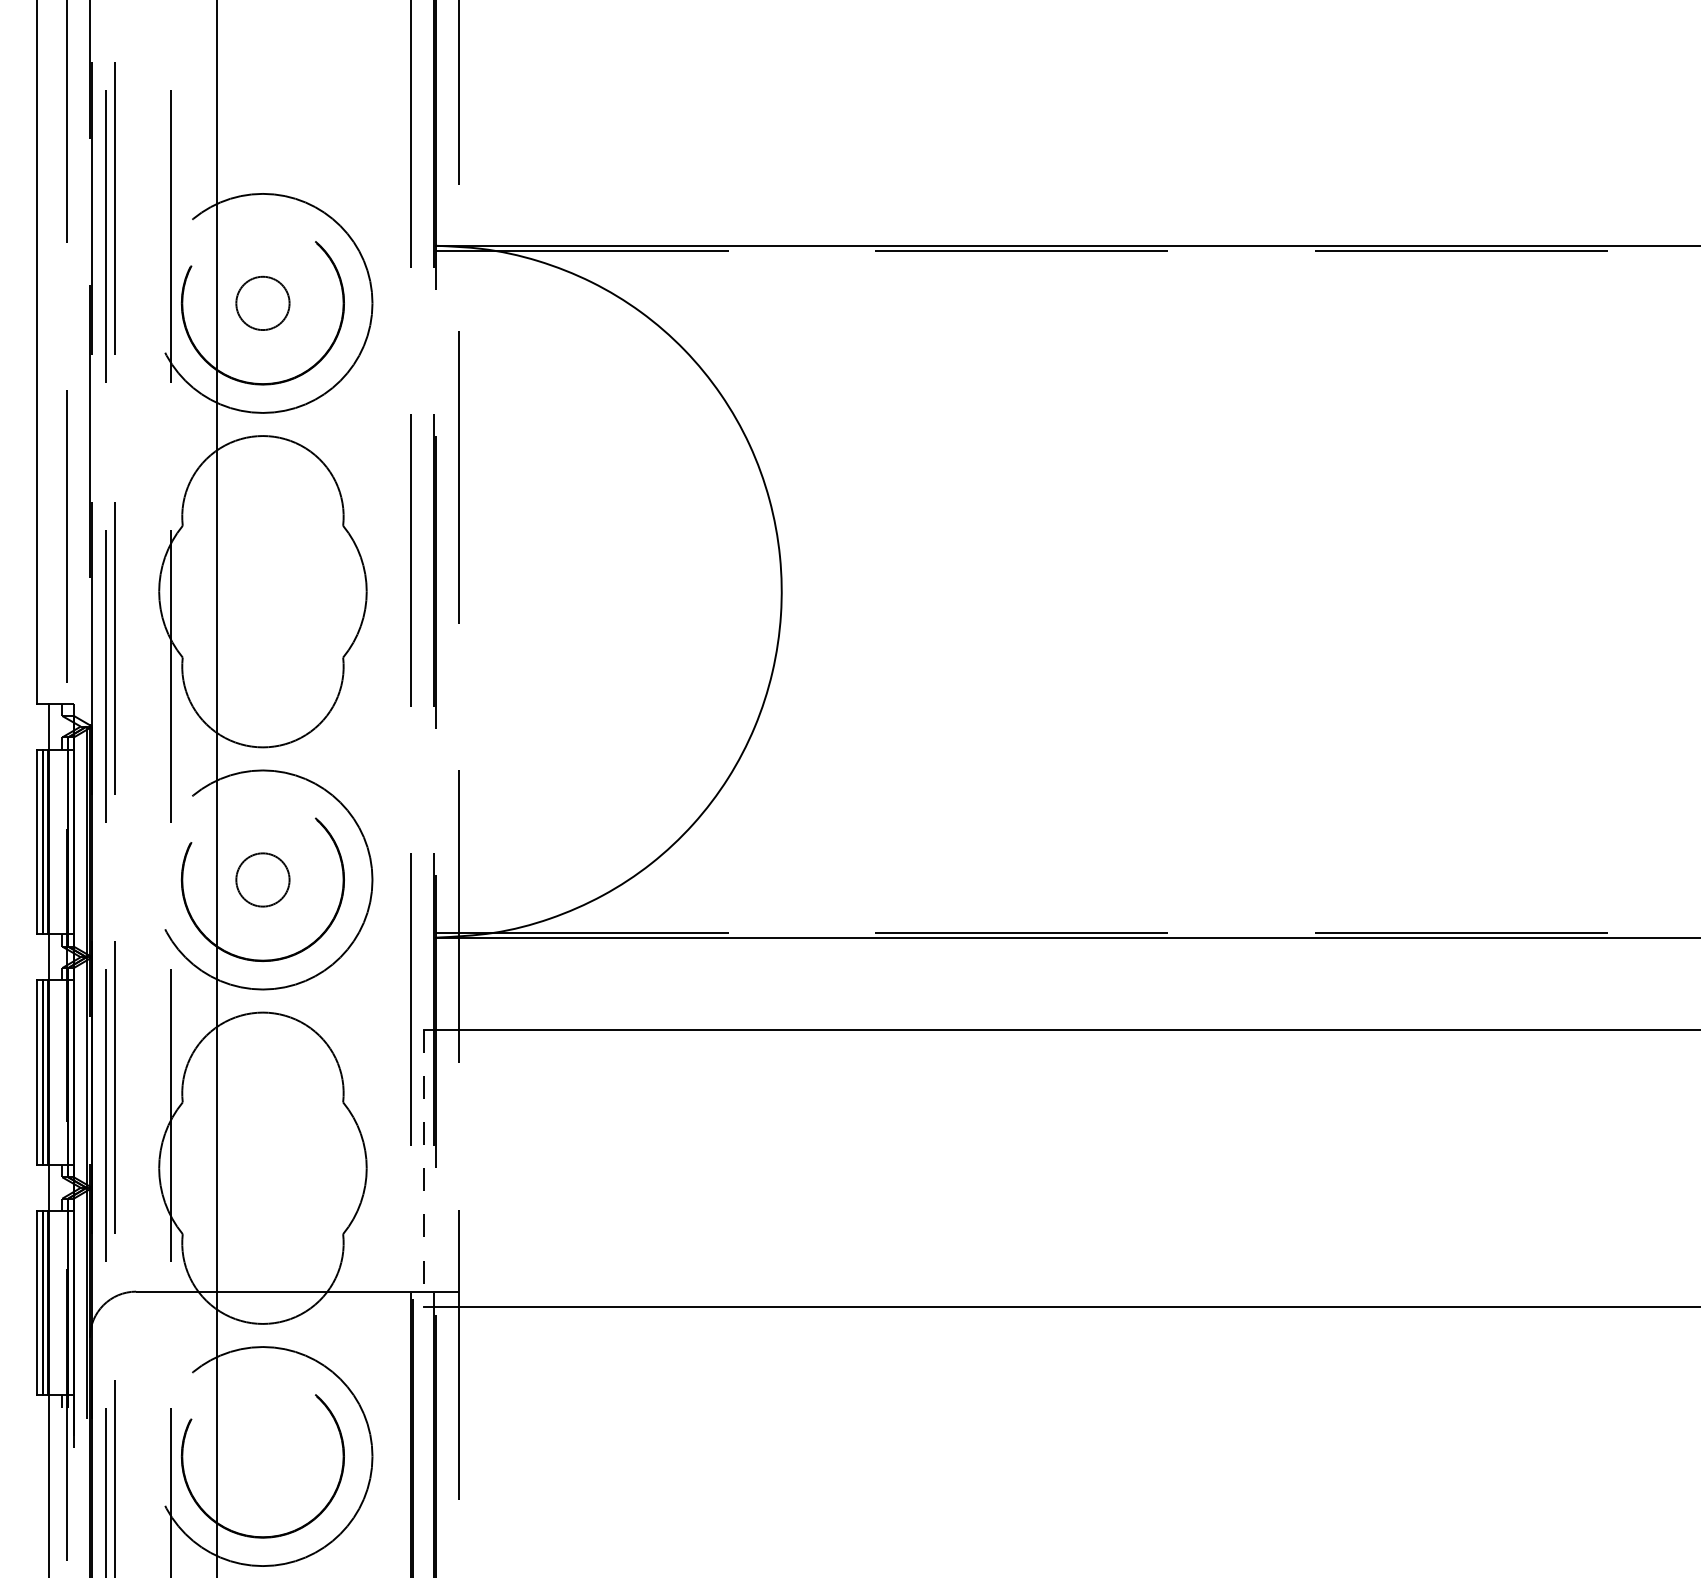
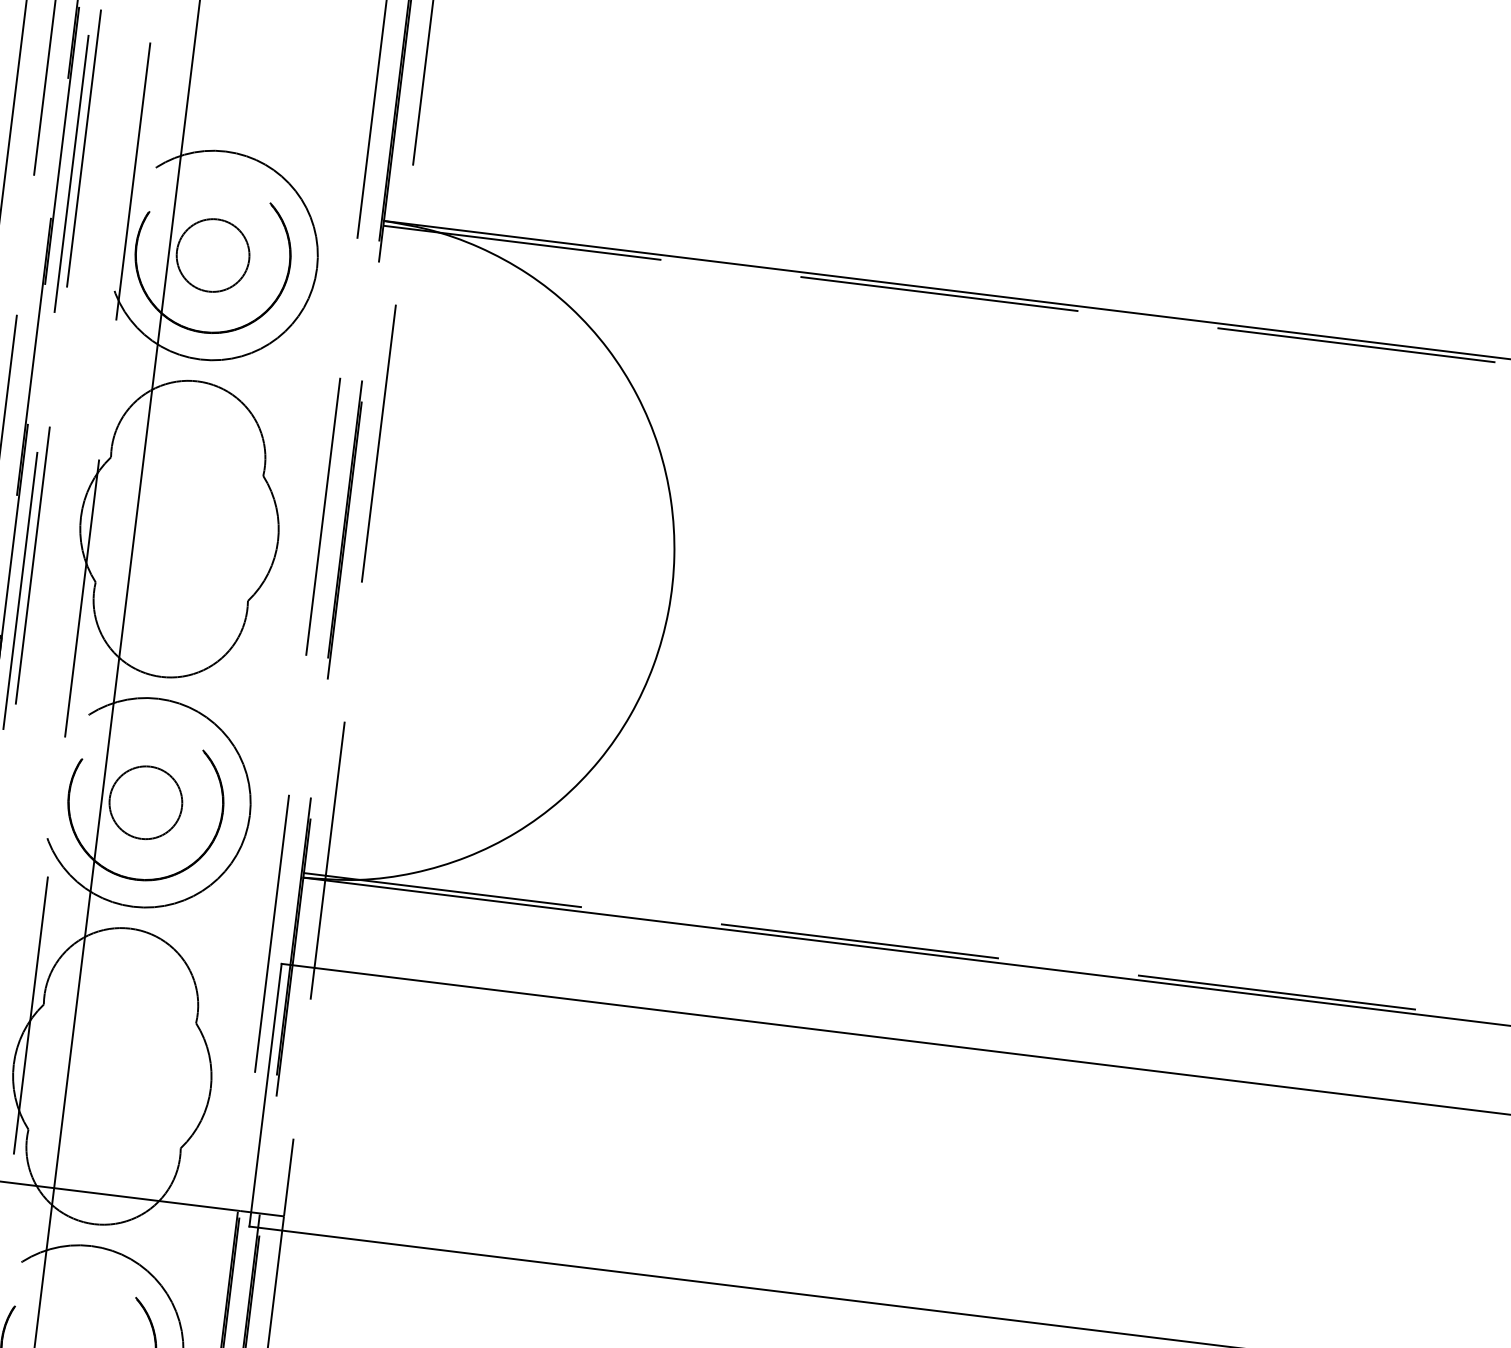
circle: (262, 303) -> (212, 255), size x1.43
circle: (262, 879) -> (145, 802), size x1.43
line: (424, 1168) -> (265, 1095), dashed -> solid

